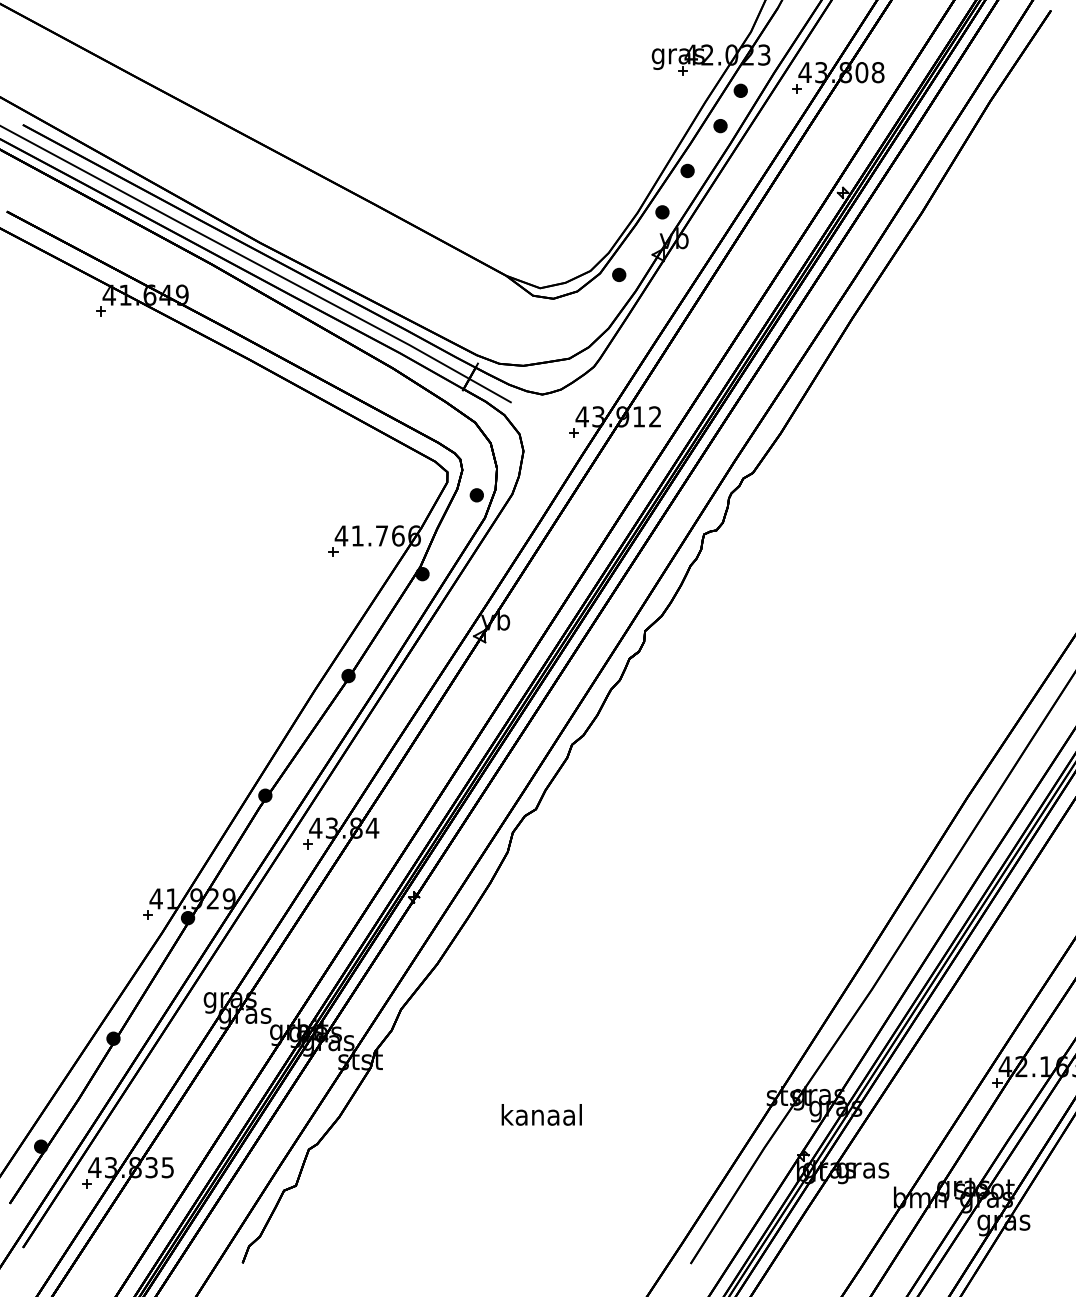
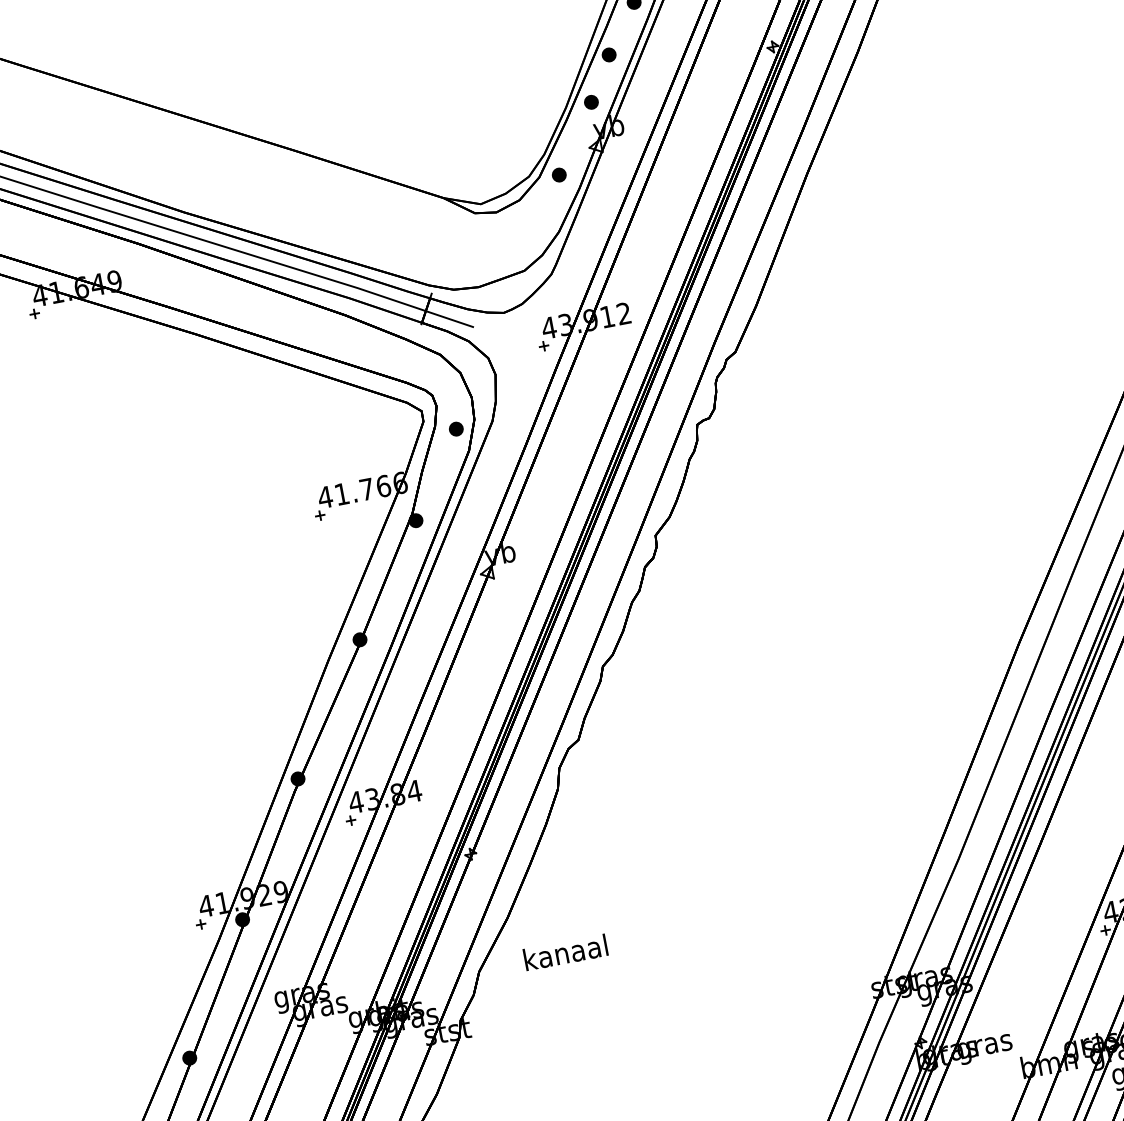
text: (541, 1114) -> (565, 952), moved

